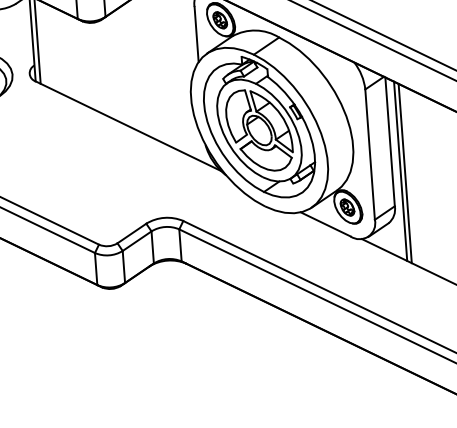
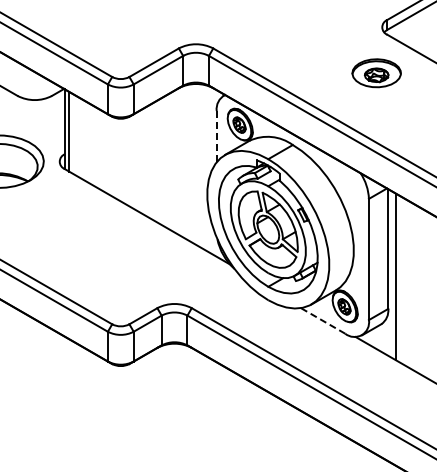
line: (196, 34) -> (216, 136), solid -> dashed
line: (405, 173) -> (400, 279), removed
line: (326, 223) -> (323, 320), solid -> dashed

